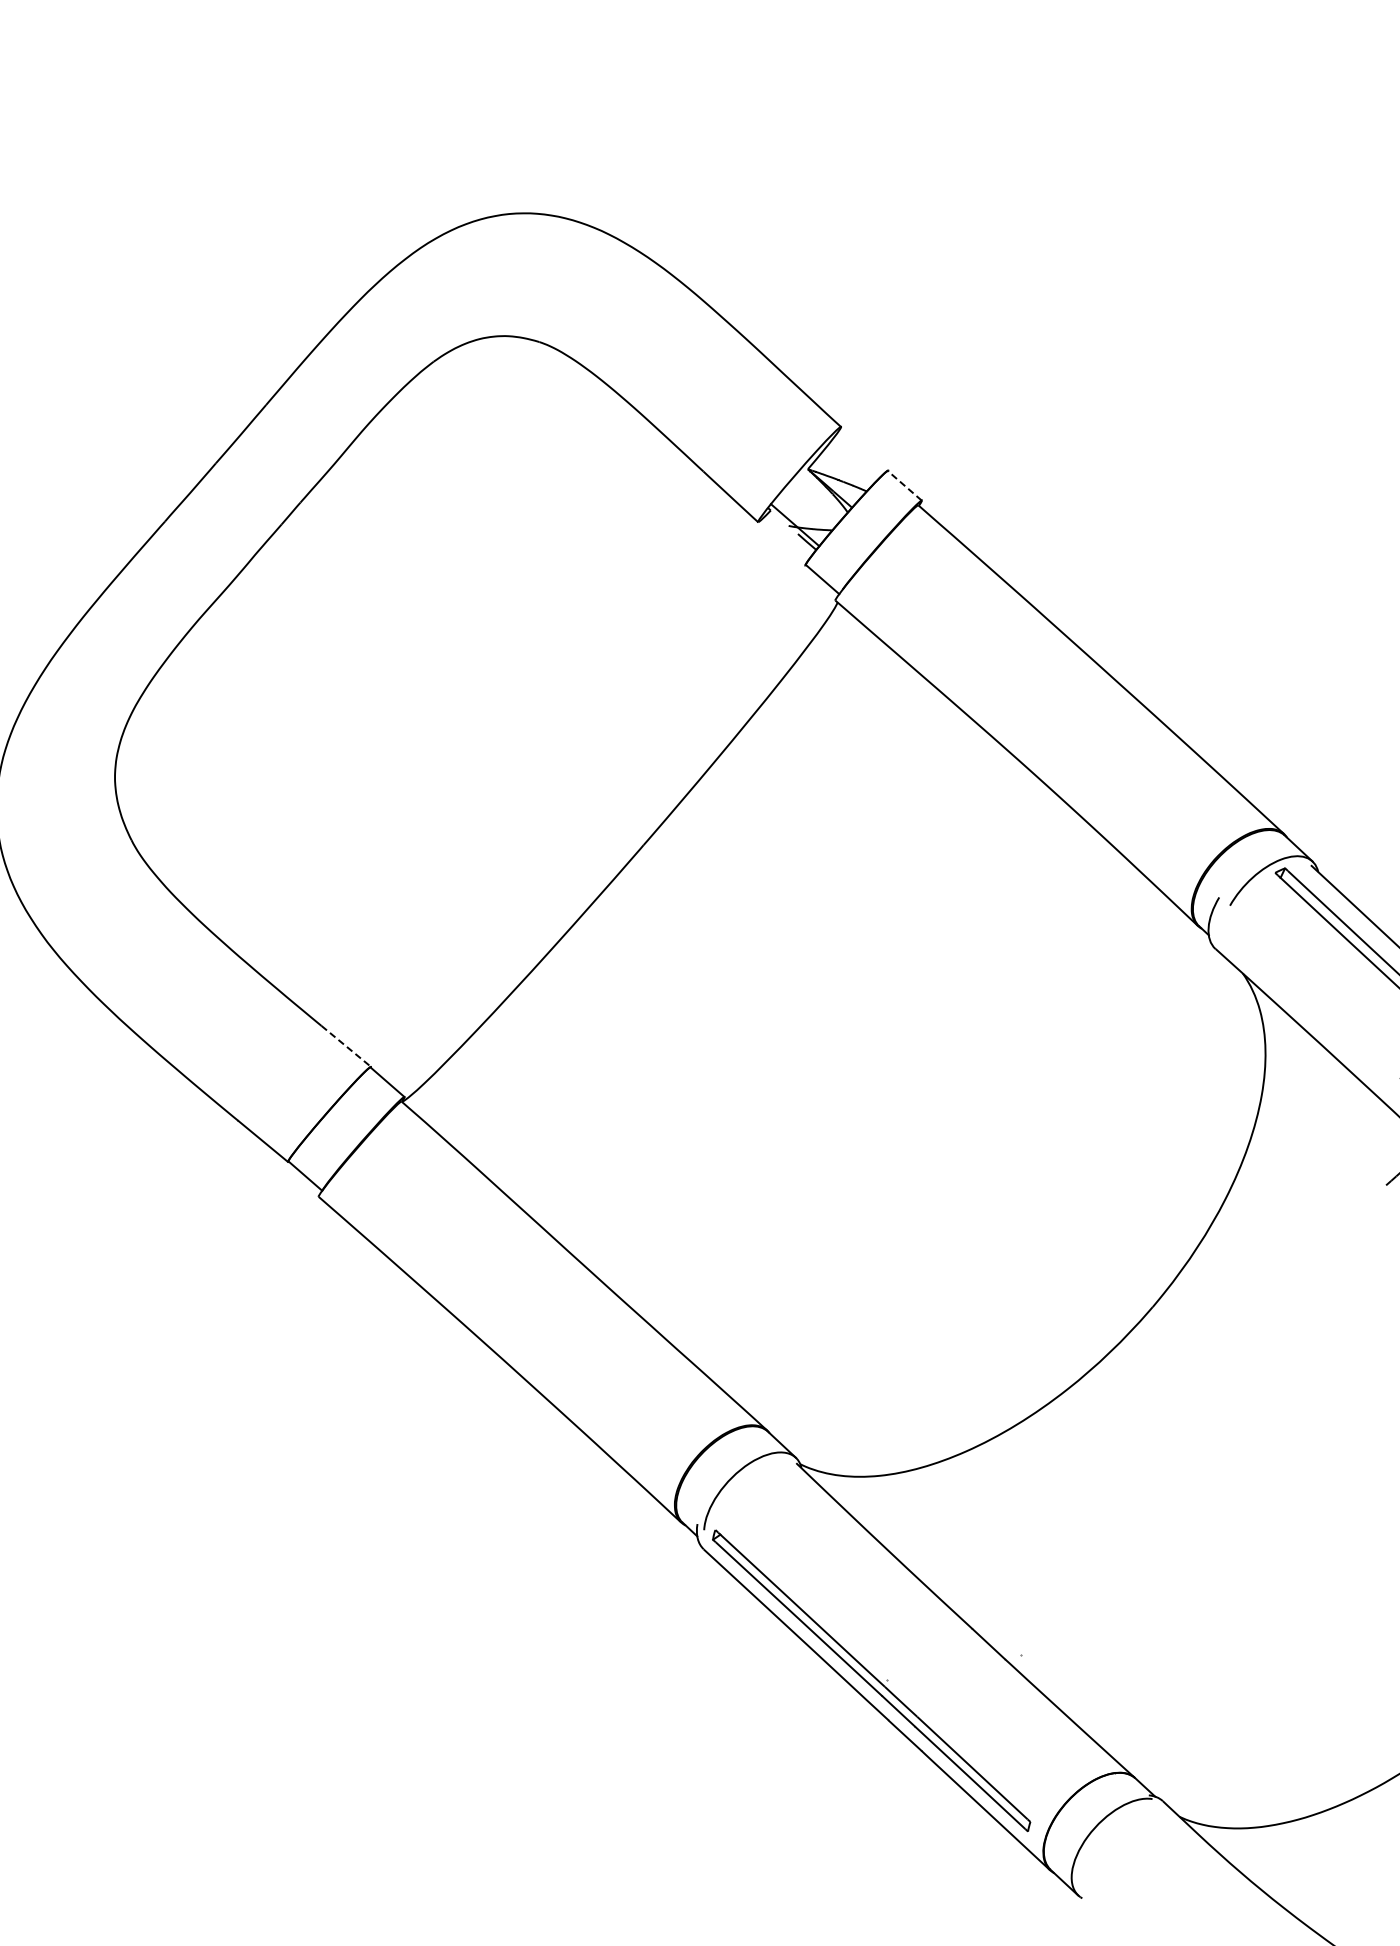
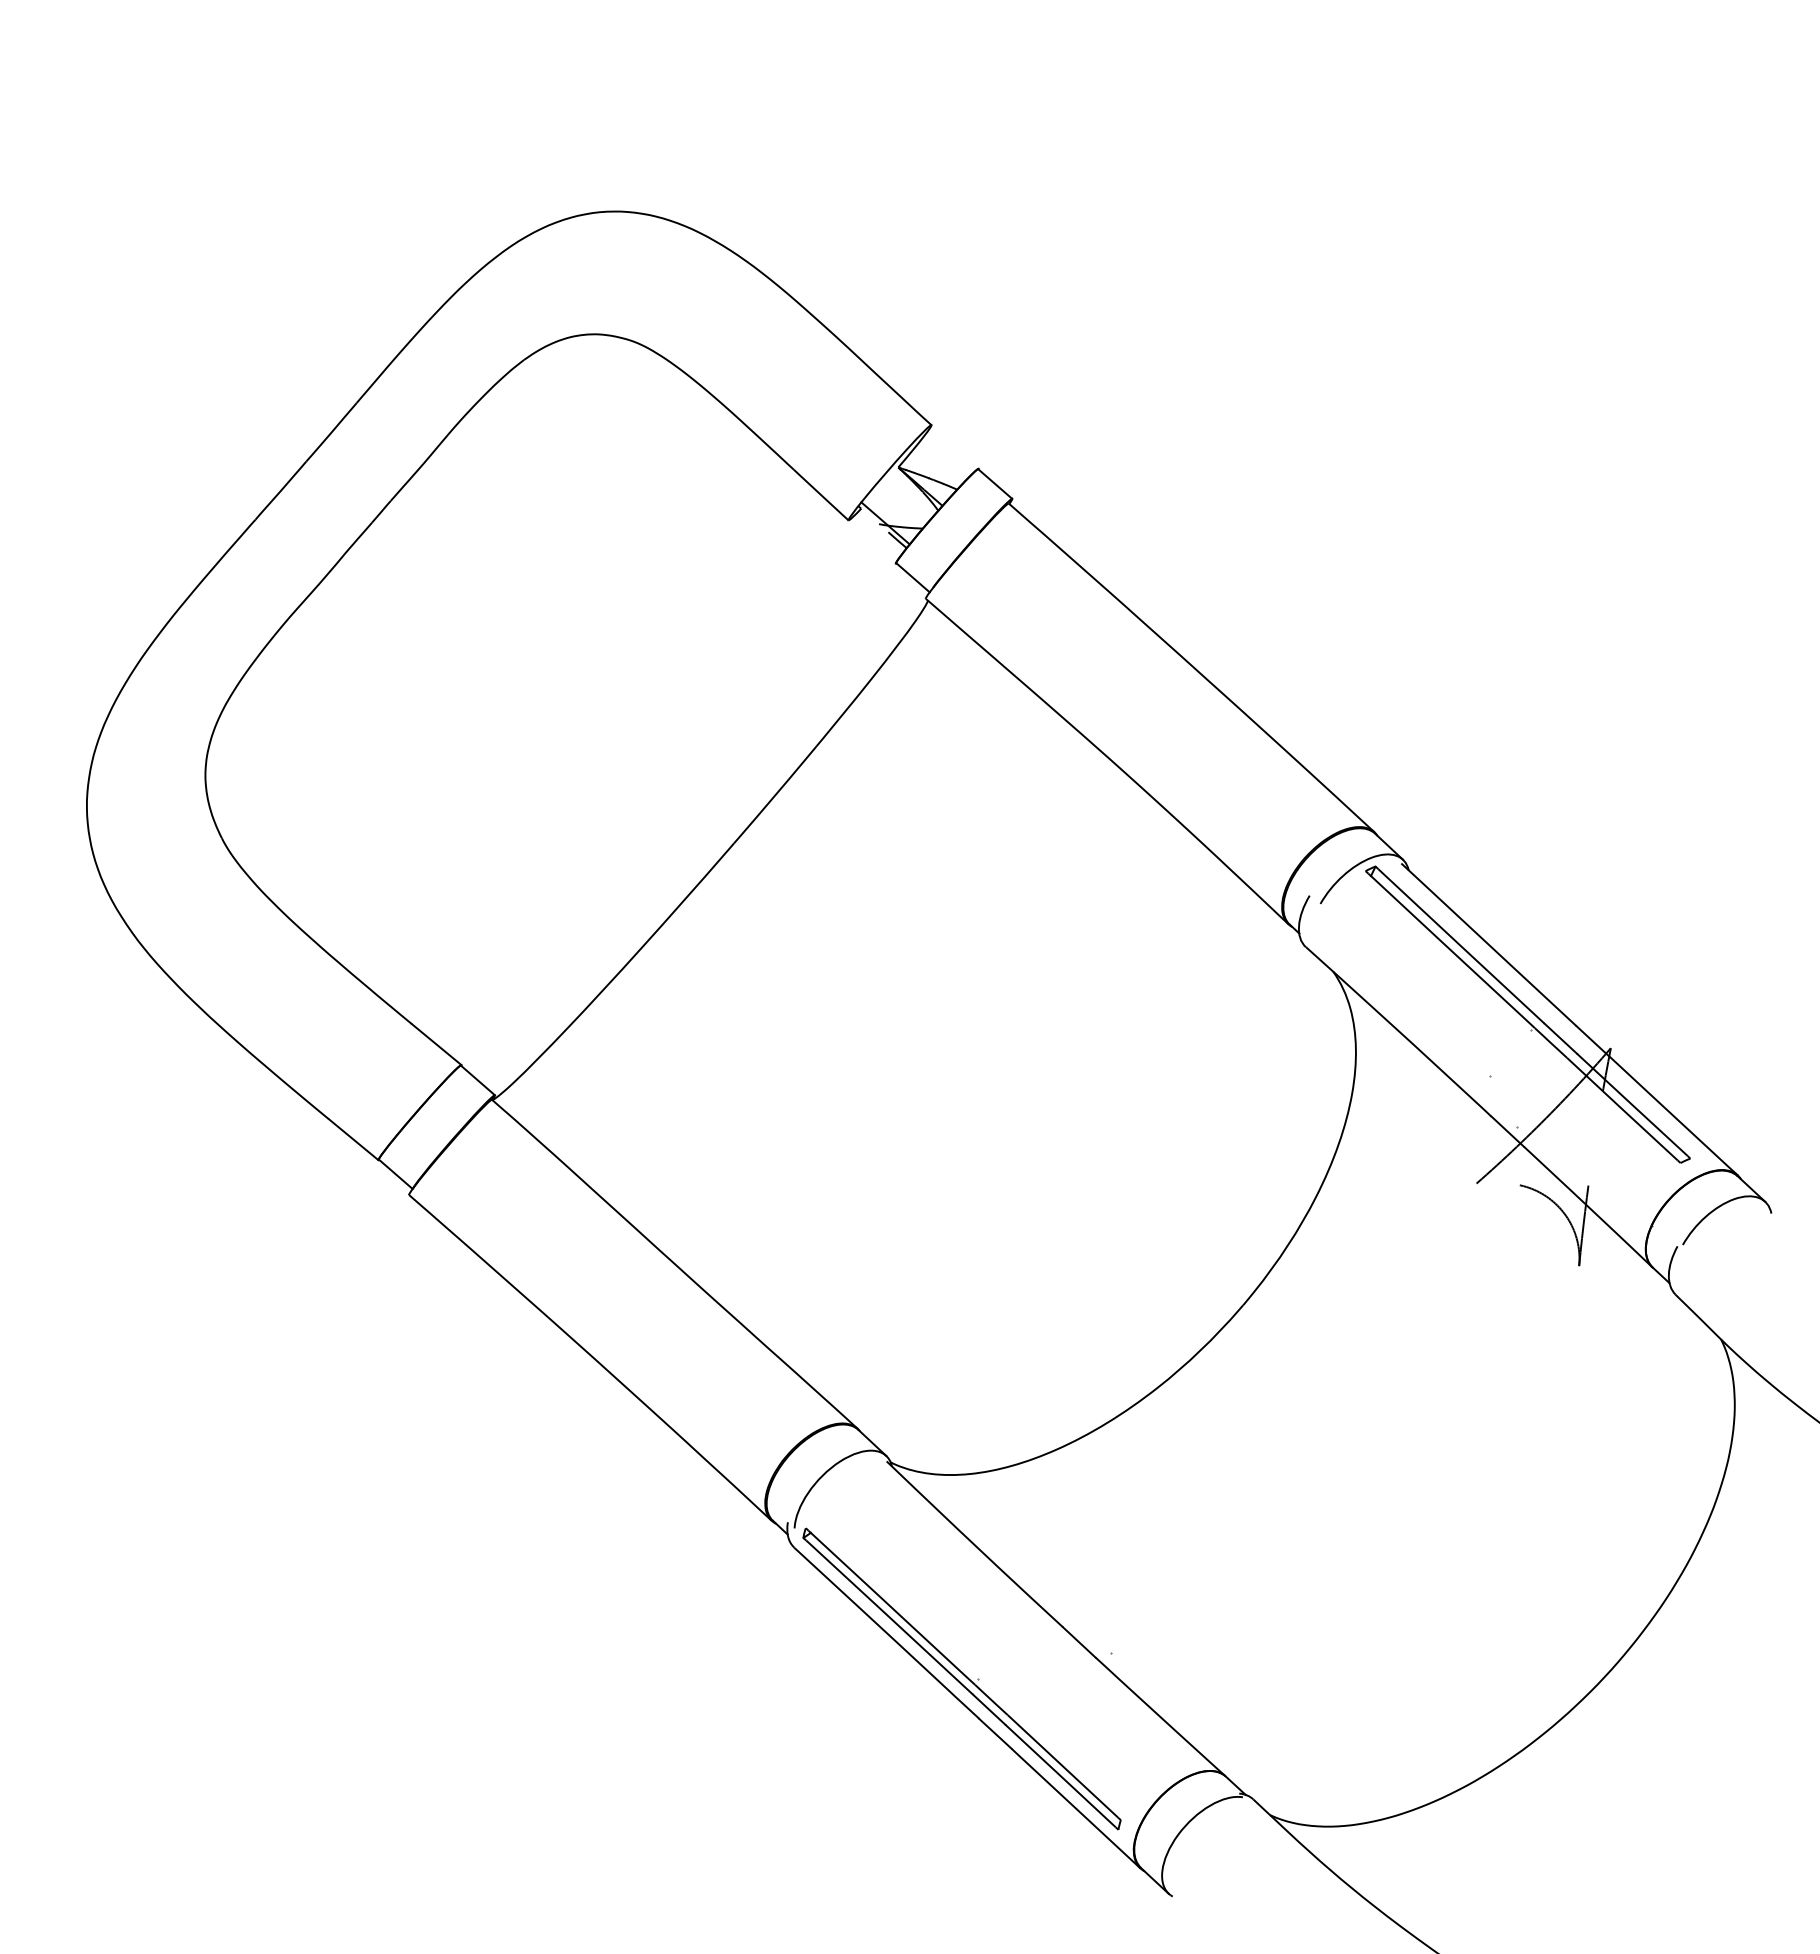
line: (905, 486) -> (995, 484), dashed -> solid
line: (347, 1046) -> (437, 1044), dashed -> solid

